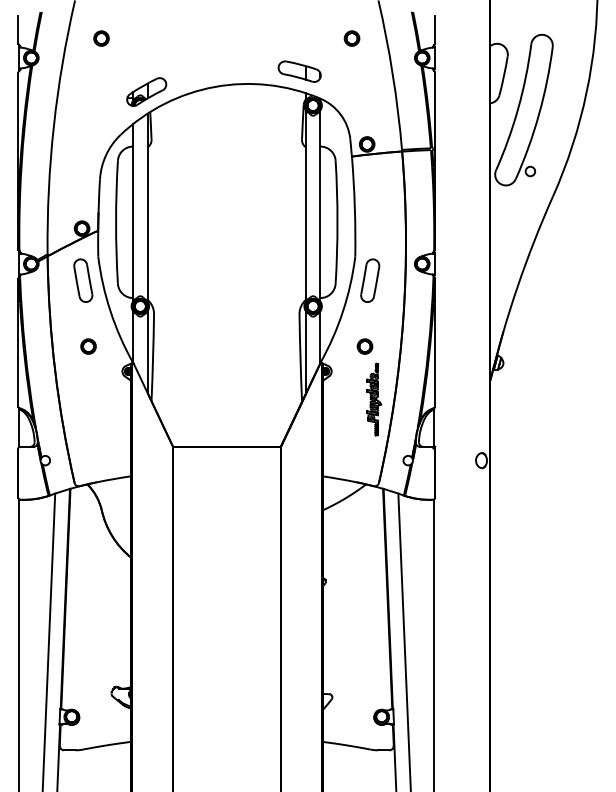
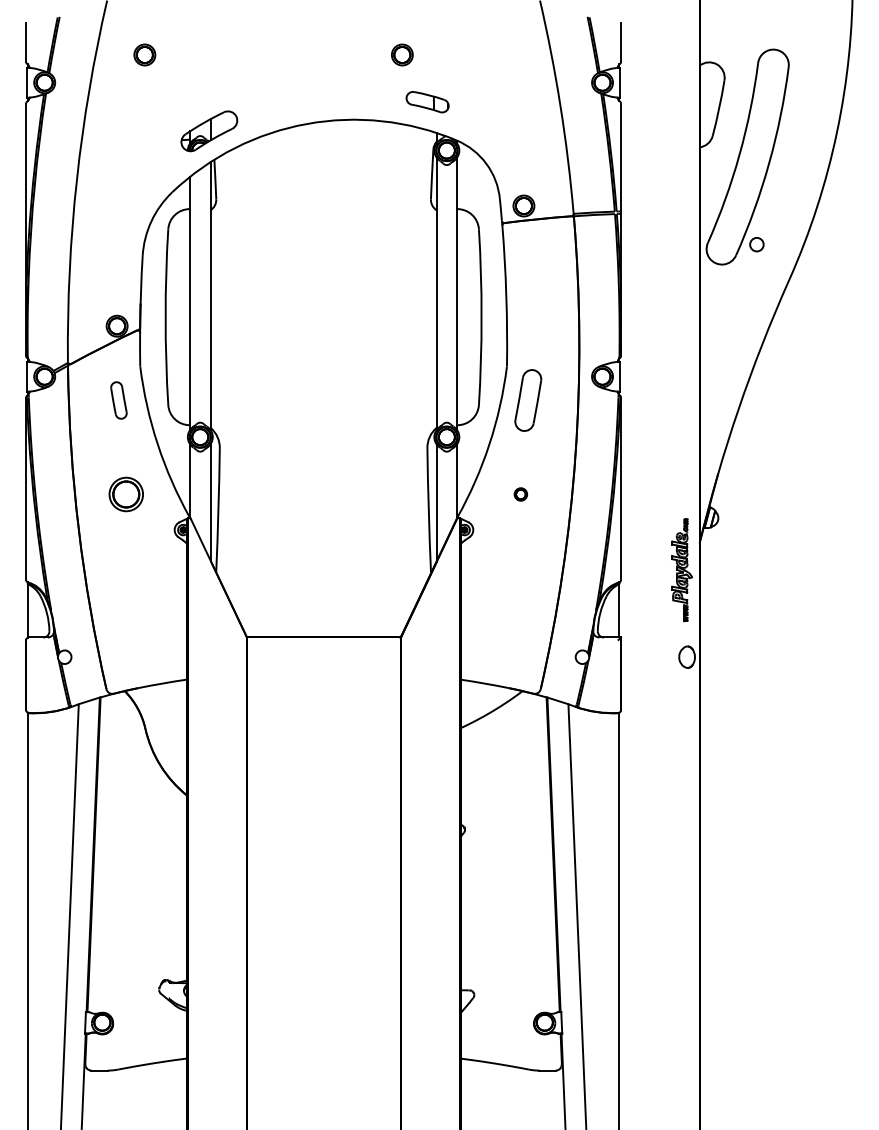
part: (352, 38) -> (402, 54), moved
part: (299, 71) -> (427, 101), size x0.7
part: (83, 280) -> (118, 400), size x0.6
part: (88, 346) -> (126, 494), size x1.6
part: (364, 346) -> (520, 494), size x0.6
part: (373, 399) -> (681, 570), moved

